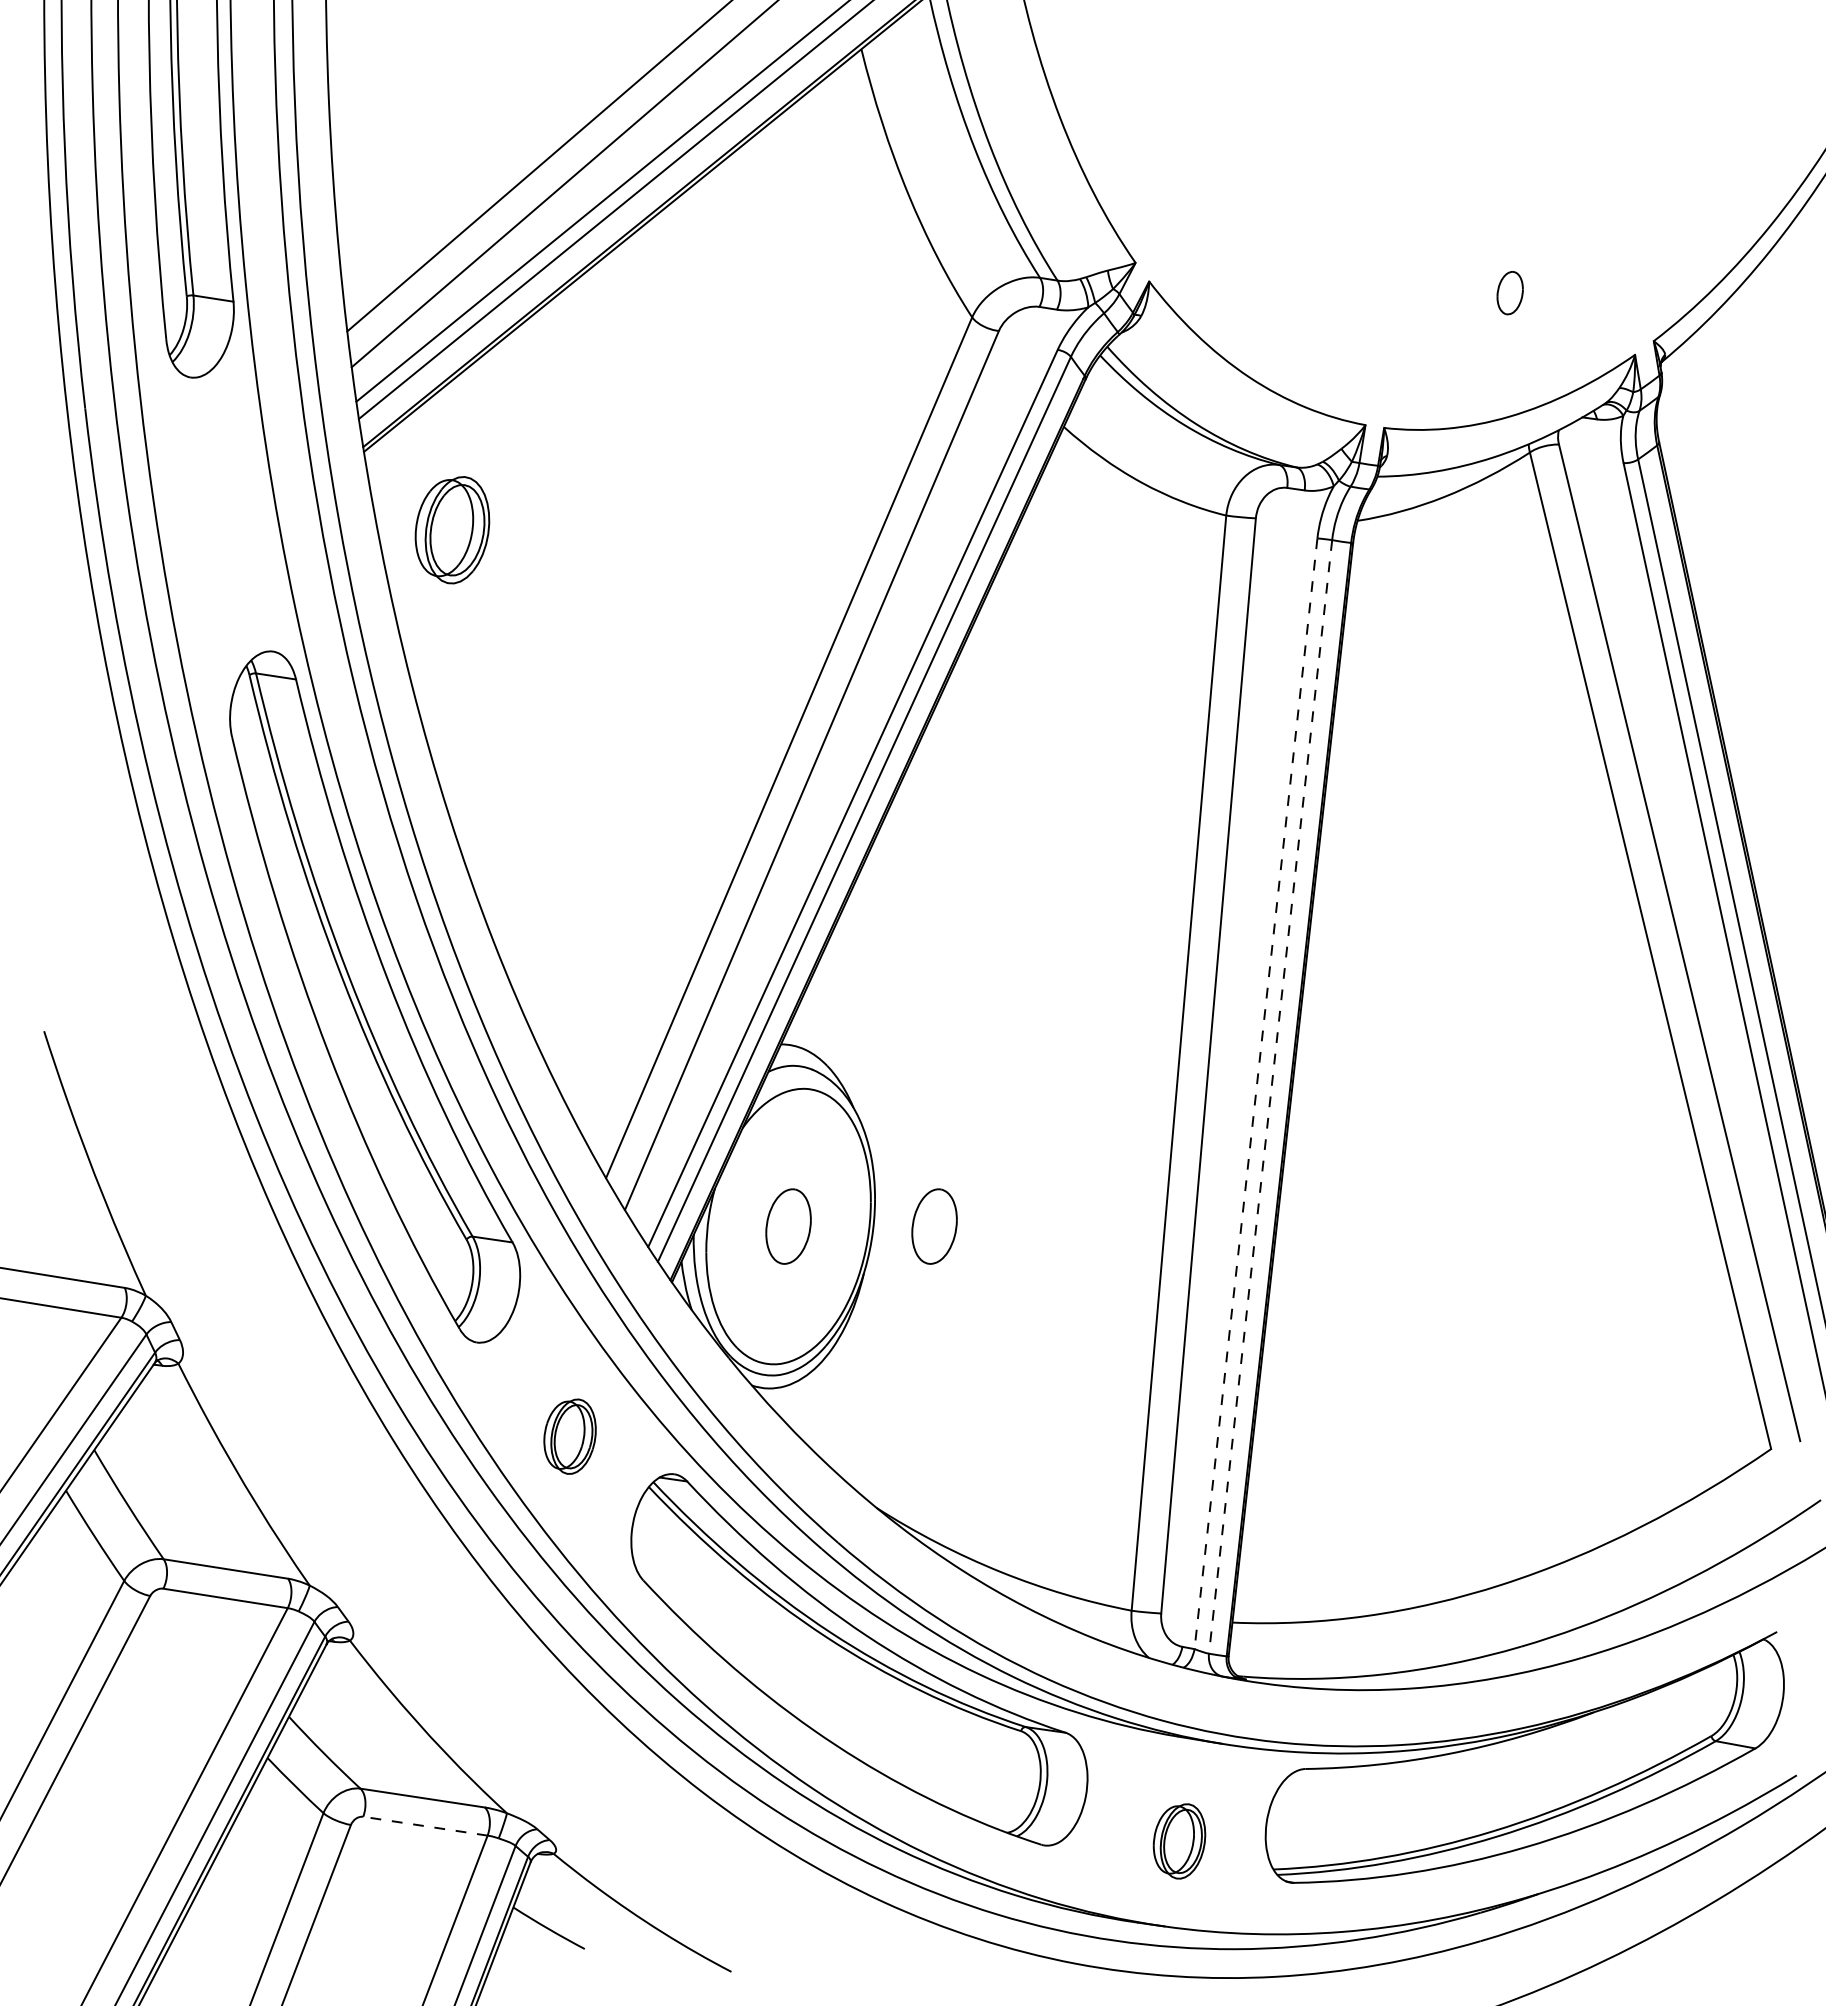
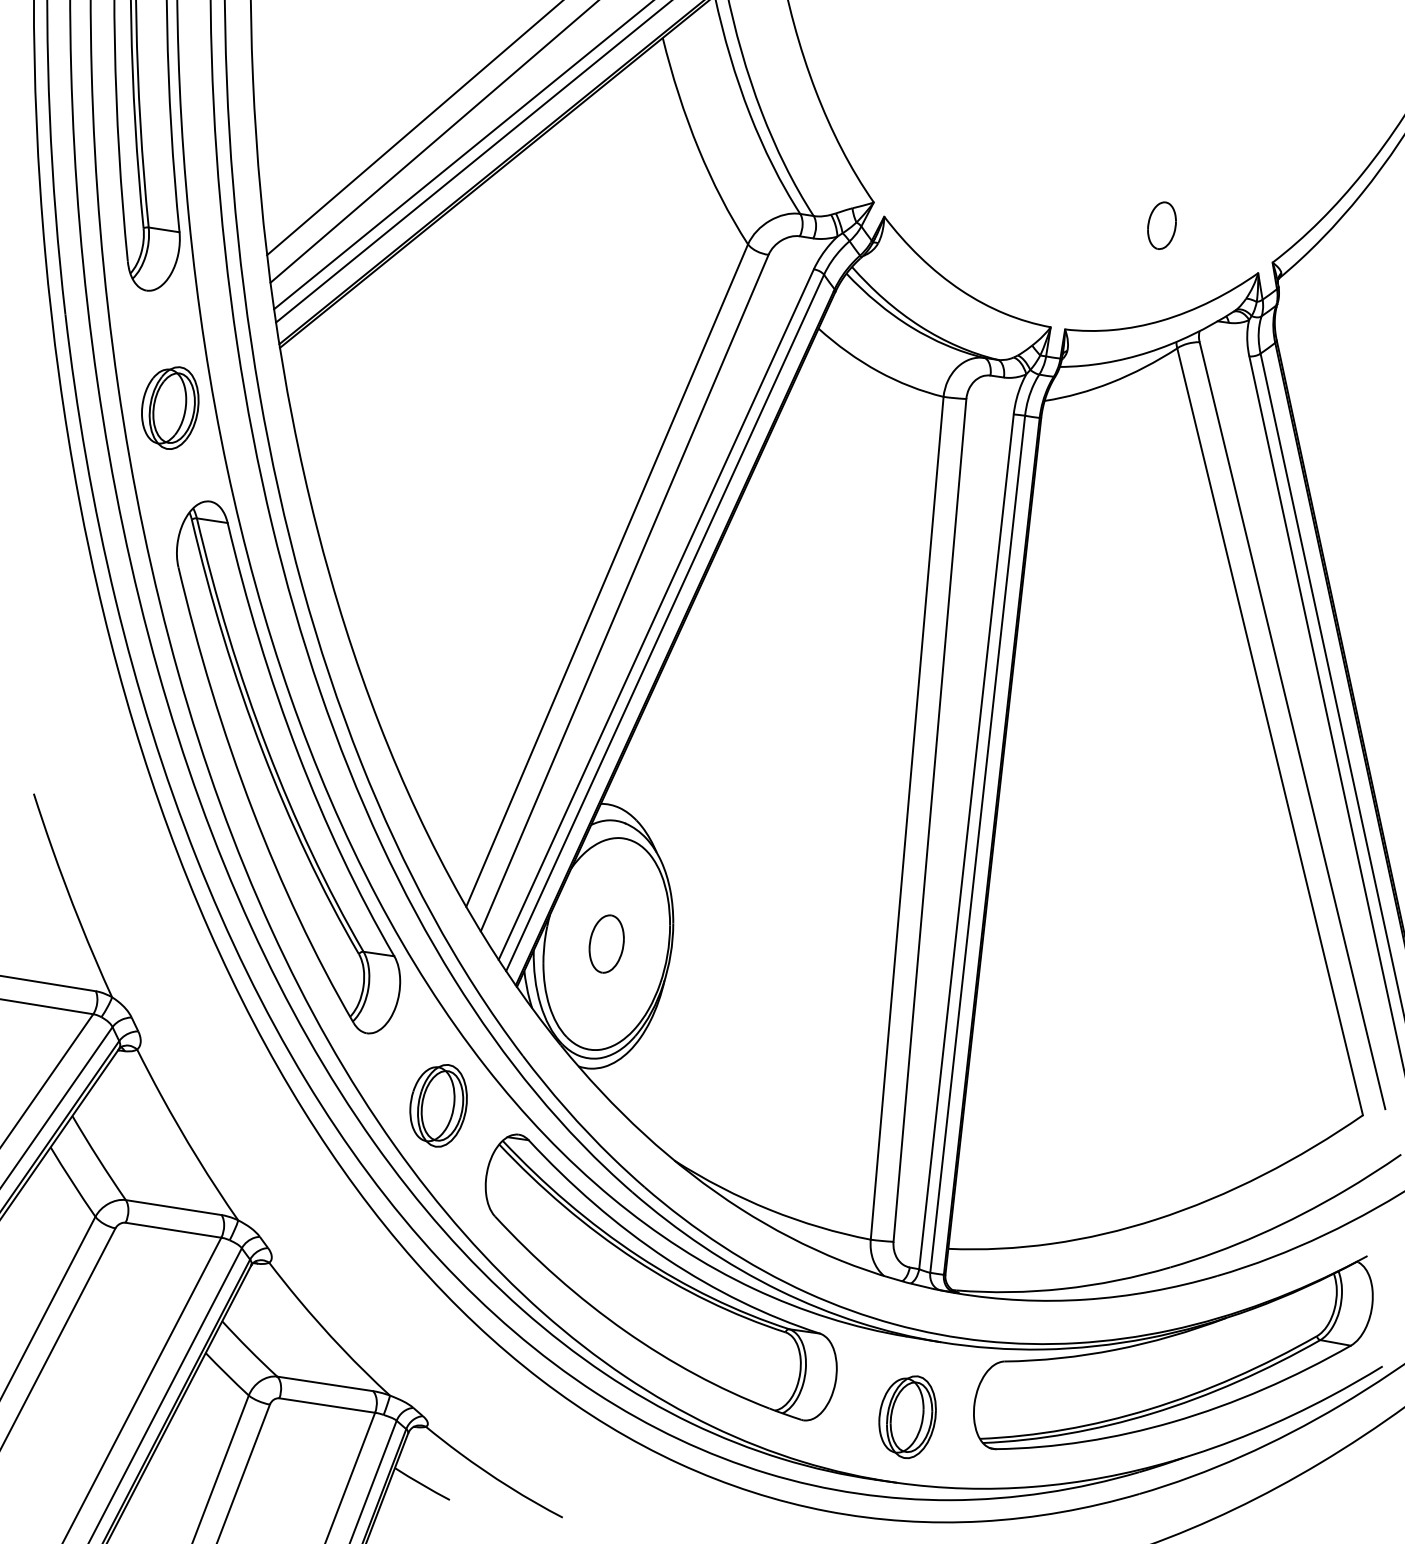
part: (1510, 292) -> (1162, 225), size x1.43
part: (452, 530) -> (170, 408), moved
line: (1255, 1093) -> (966, 841), dashed -> solid
line: (1270, 1097) -> (977, 844), dashed -> solid
part: (934, 1226) -> (719, 944), removed
part: (569, 1436) -> (438, 1105), size x1.43
line: (425, 1826) -> (327, 1405), dashed -> solid
part: (1179, 1841) -> (907, 1417), size x1.43

